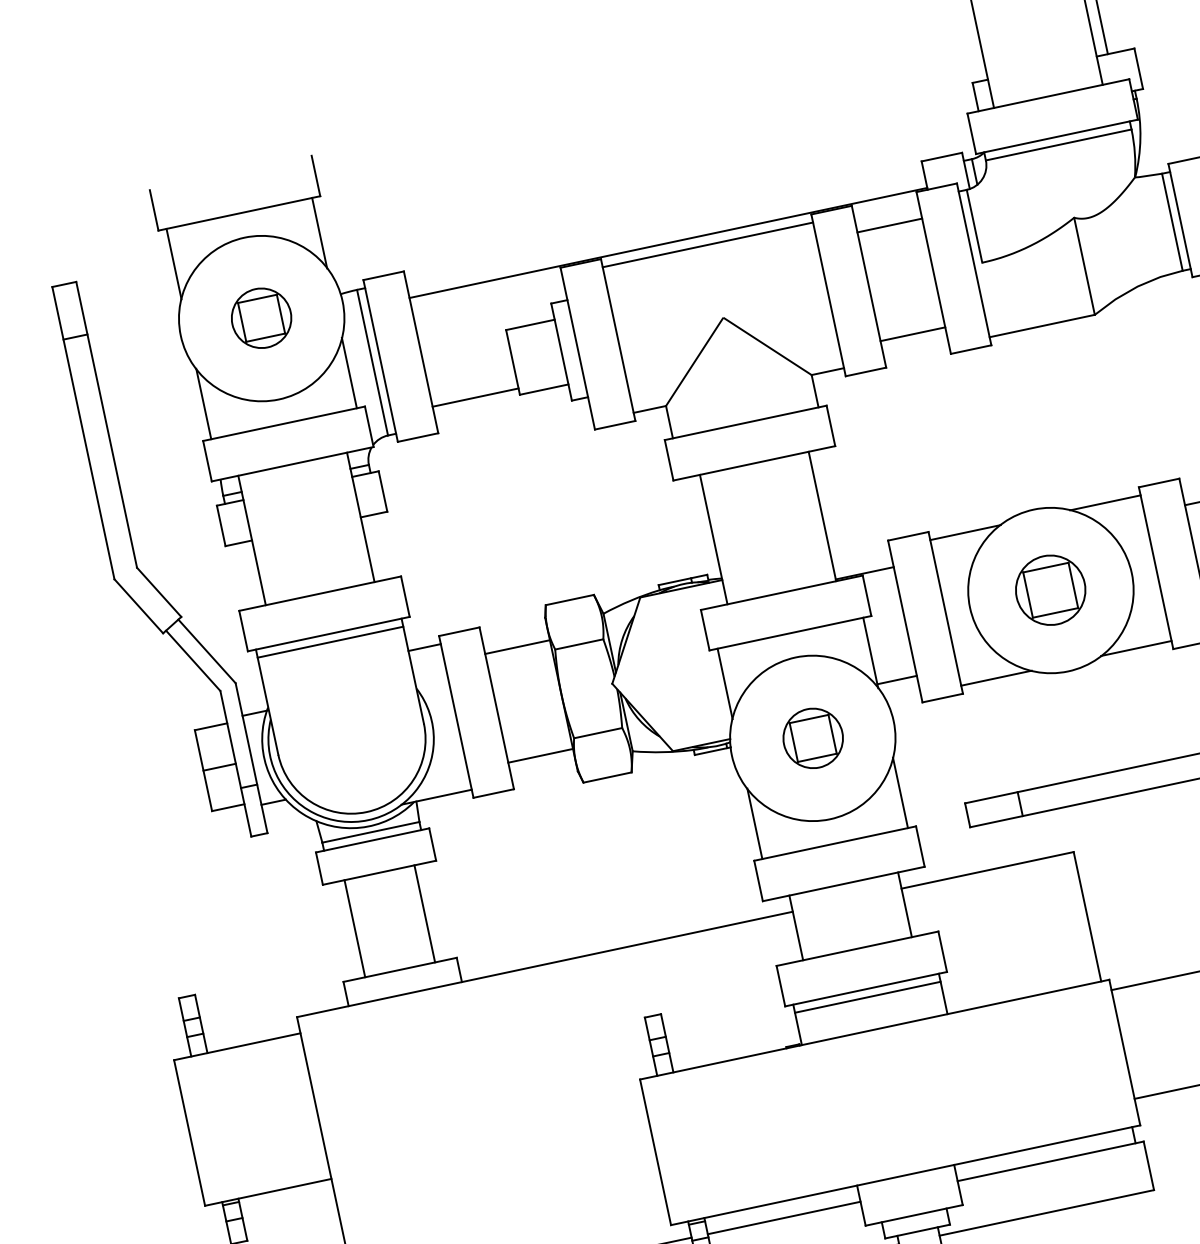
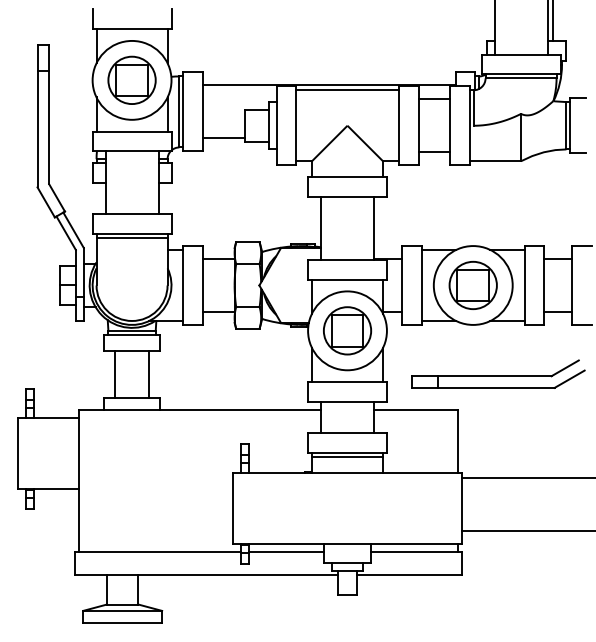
part: (260, 317) -> (131, 79), size x1.67
part: (1048, 588) -> (472, 284), size x1.43
part: (812, 737) -> (347, 330), size x1.67

